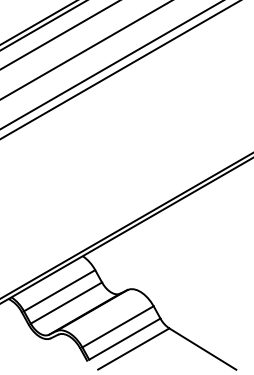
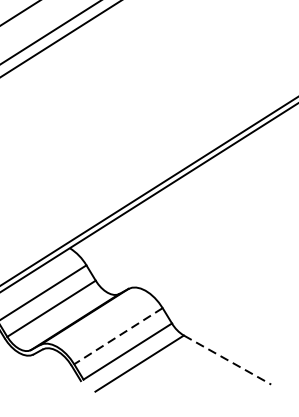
line: (117, 327) -> (117, 337), solid -> dashed
line: (203, 349) -> (228, 360), solid -> dashed

